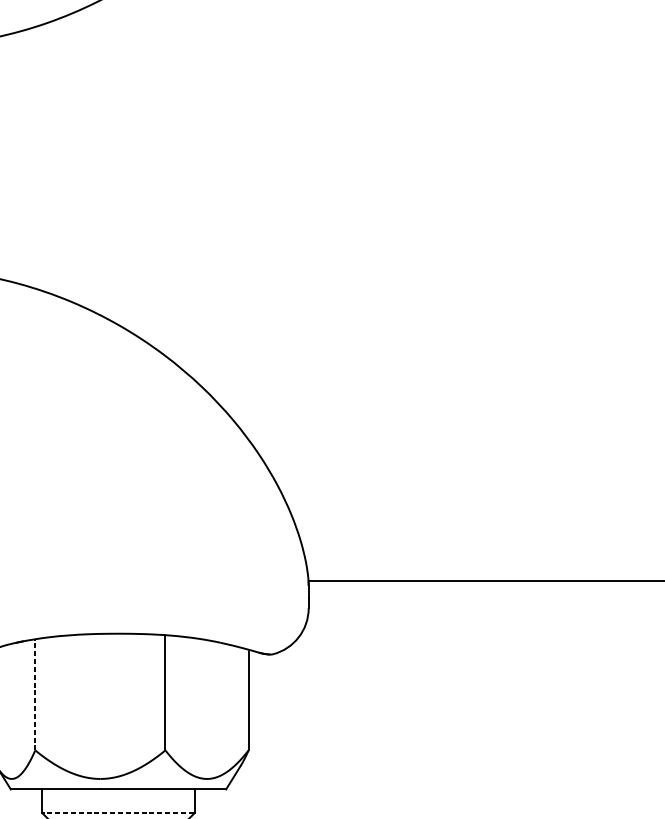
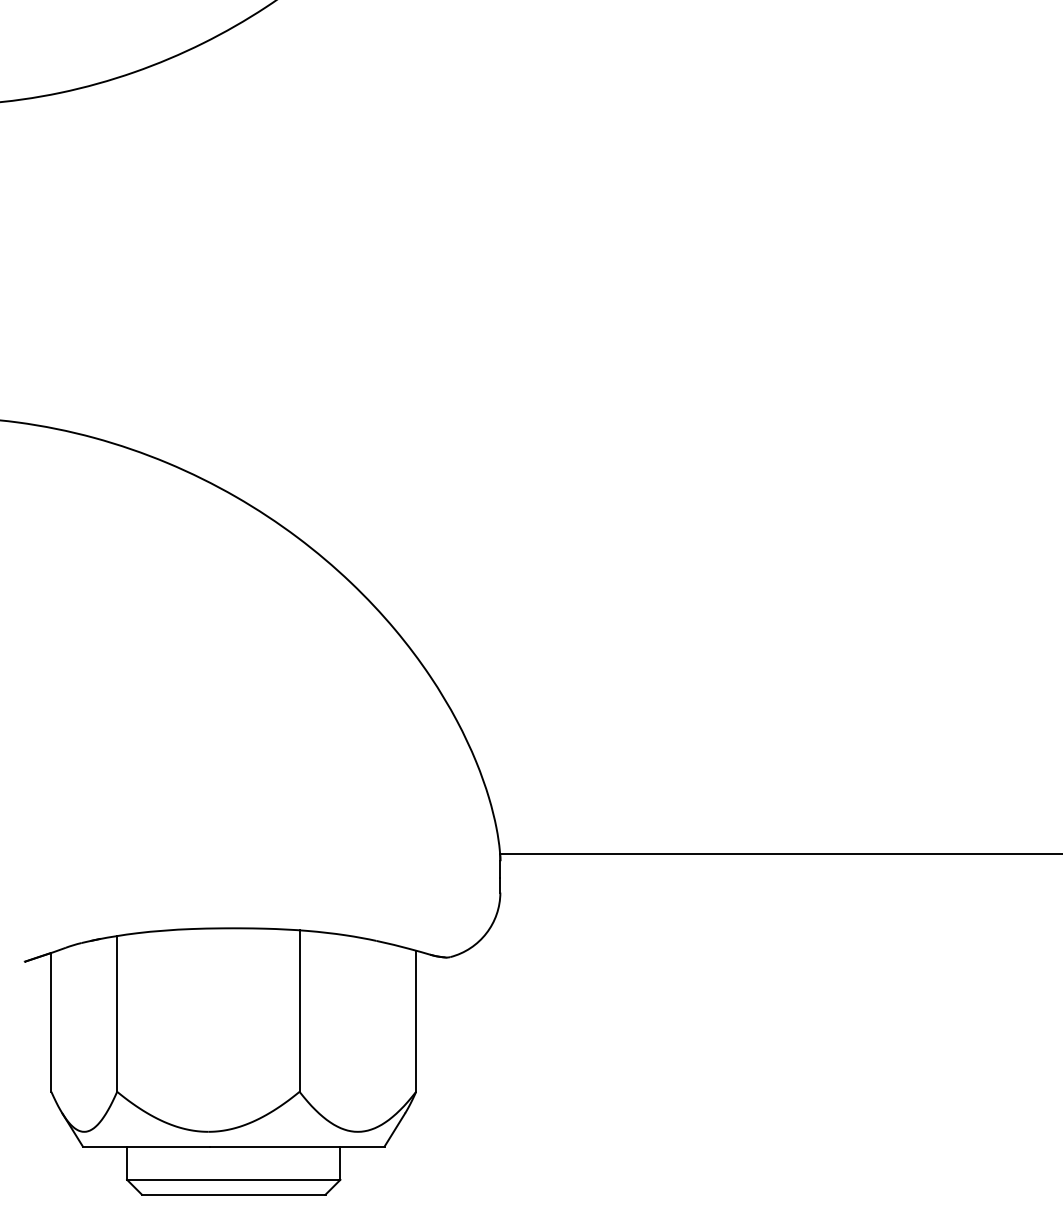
line: (35, 694) -> (117, 1013), dashed -> solid
line: (118, 812) -> (233, 1179), dashed -> solid

